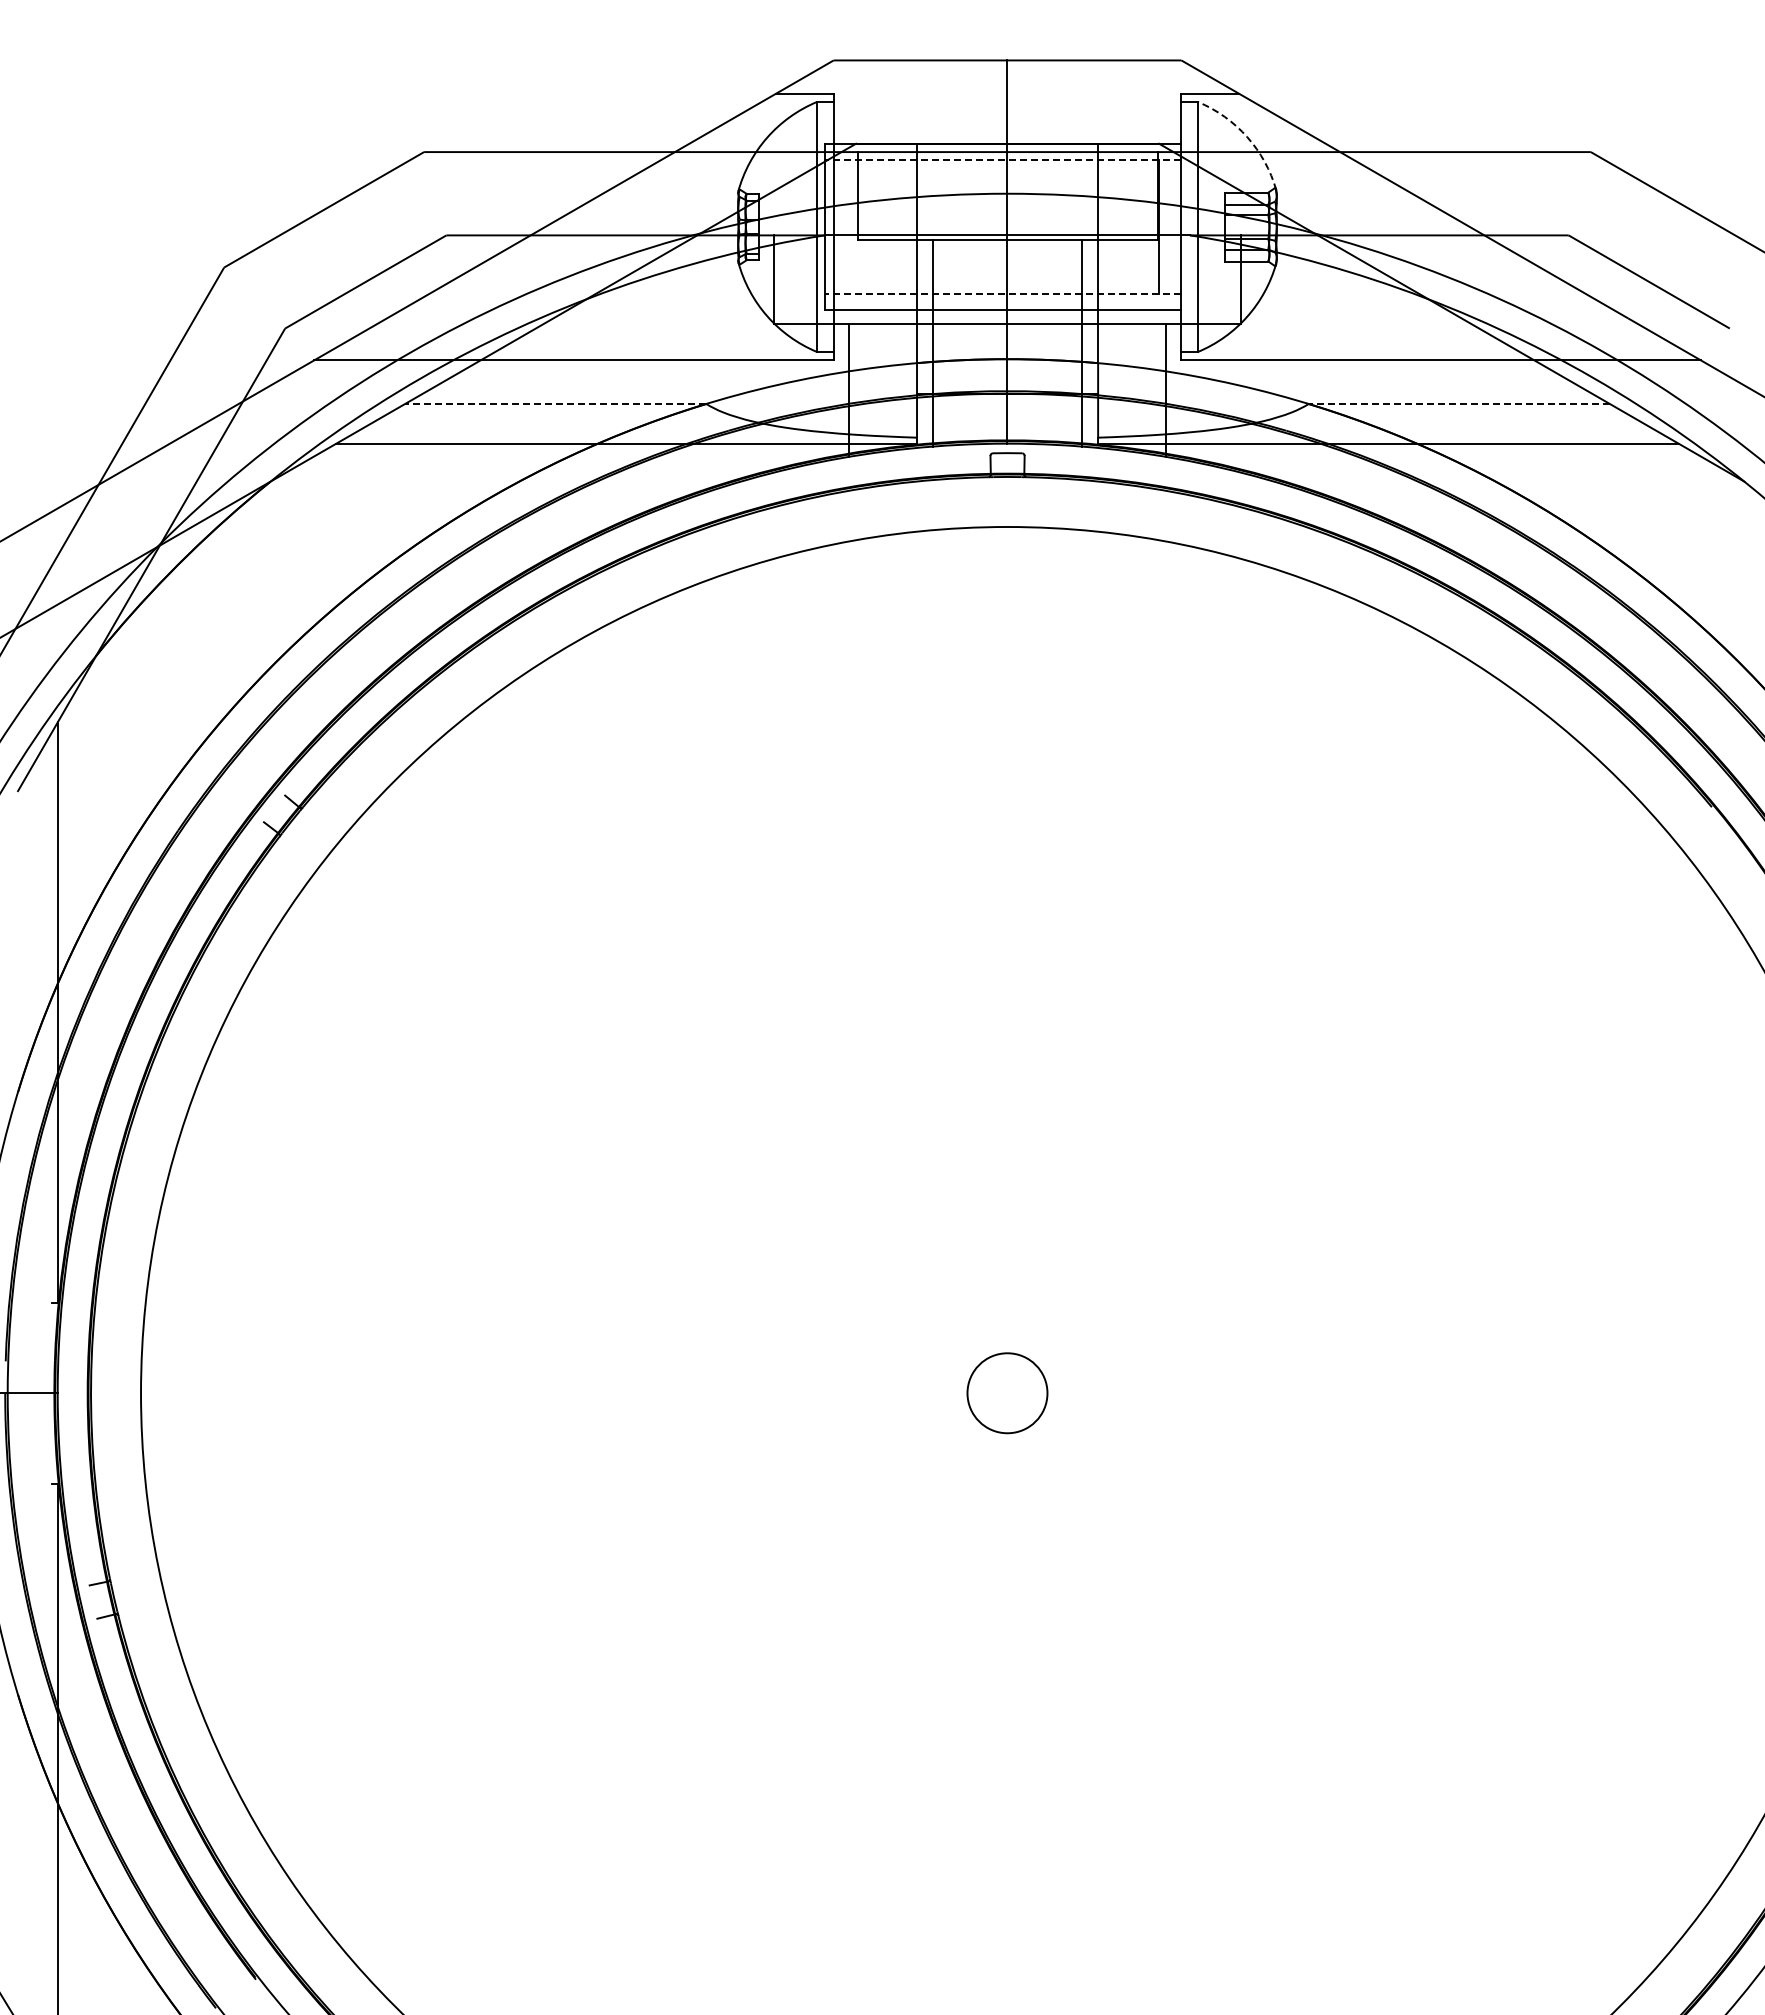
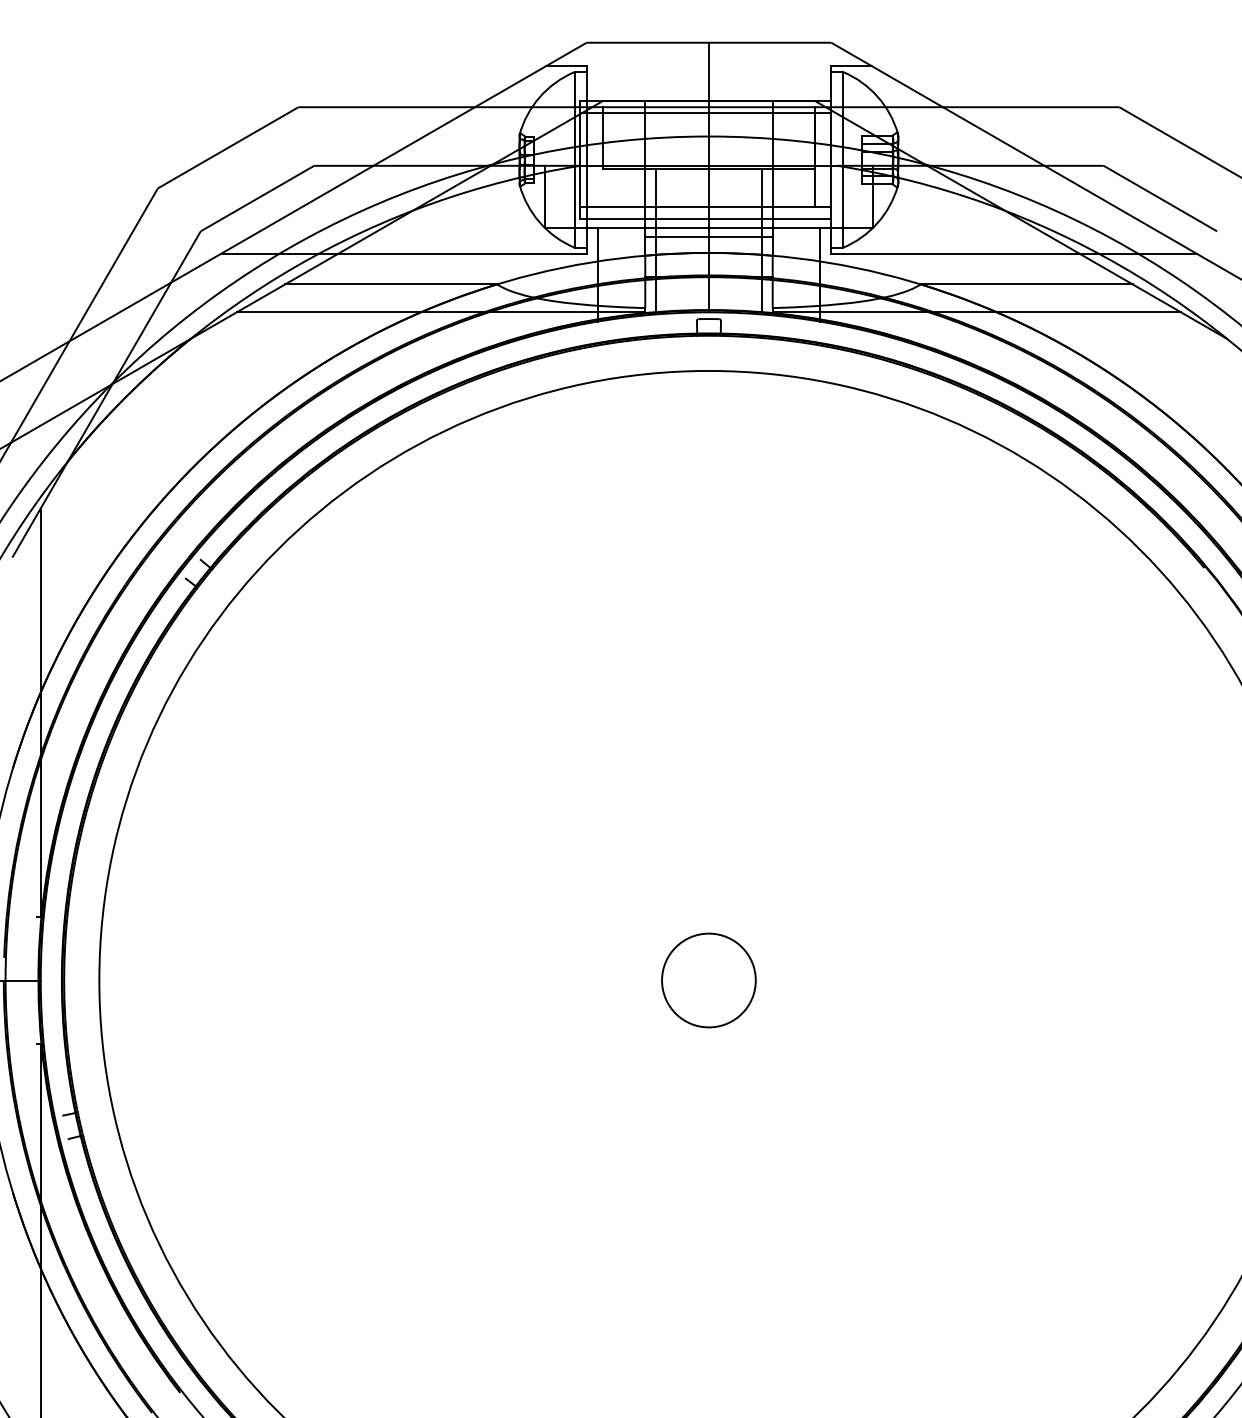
arc: (1247, 137) -> (877, 96), dashed -> solid
line: (1002, 160) -> (705, 113), dashed -> solid
line: (1002, 293) -> (705, 206), dashed -> solid
line: (1007, 337) -> (708, 237), added
line: (555, 404) -> (390, 284), dashed -> solid
line: (1459, 404) -> (1026, 284), dashed -> solid
circle: (1007, 1392) -> (708, 979), size x1.67

